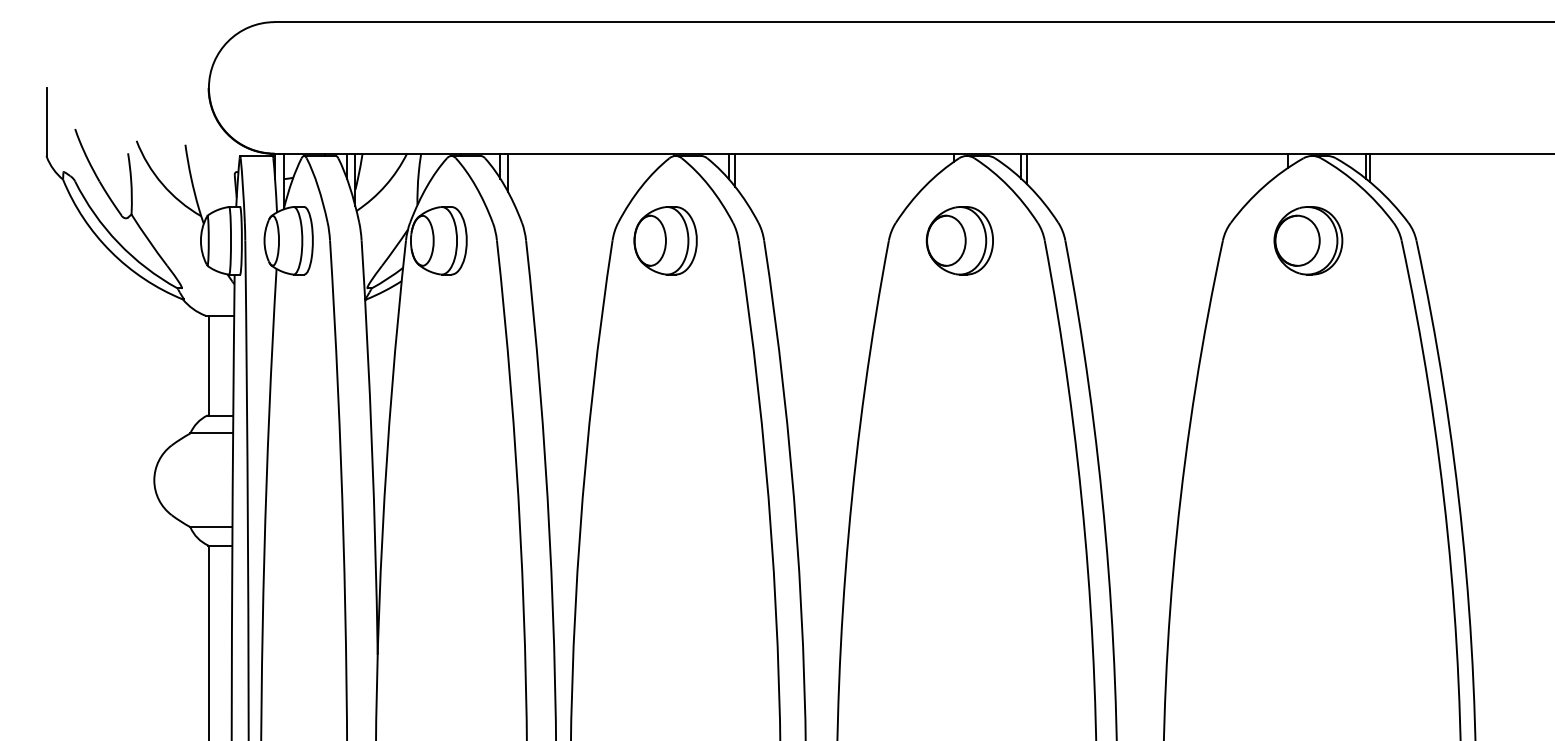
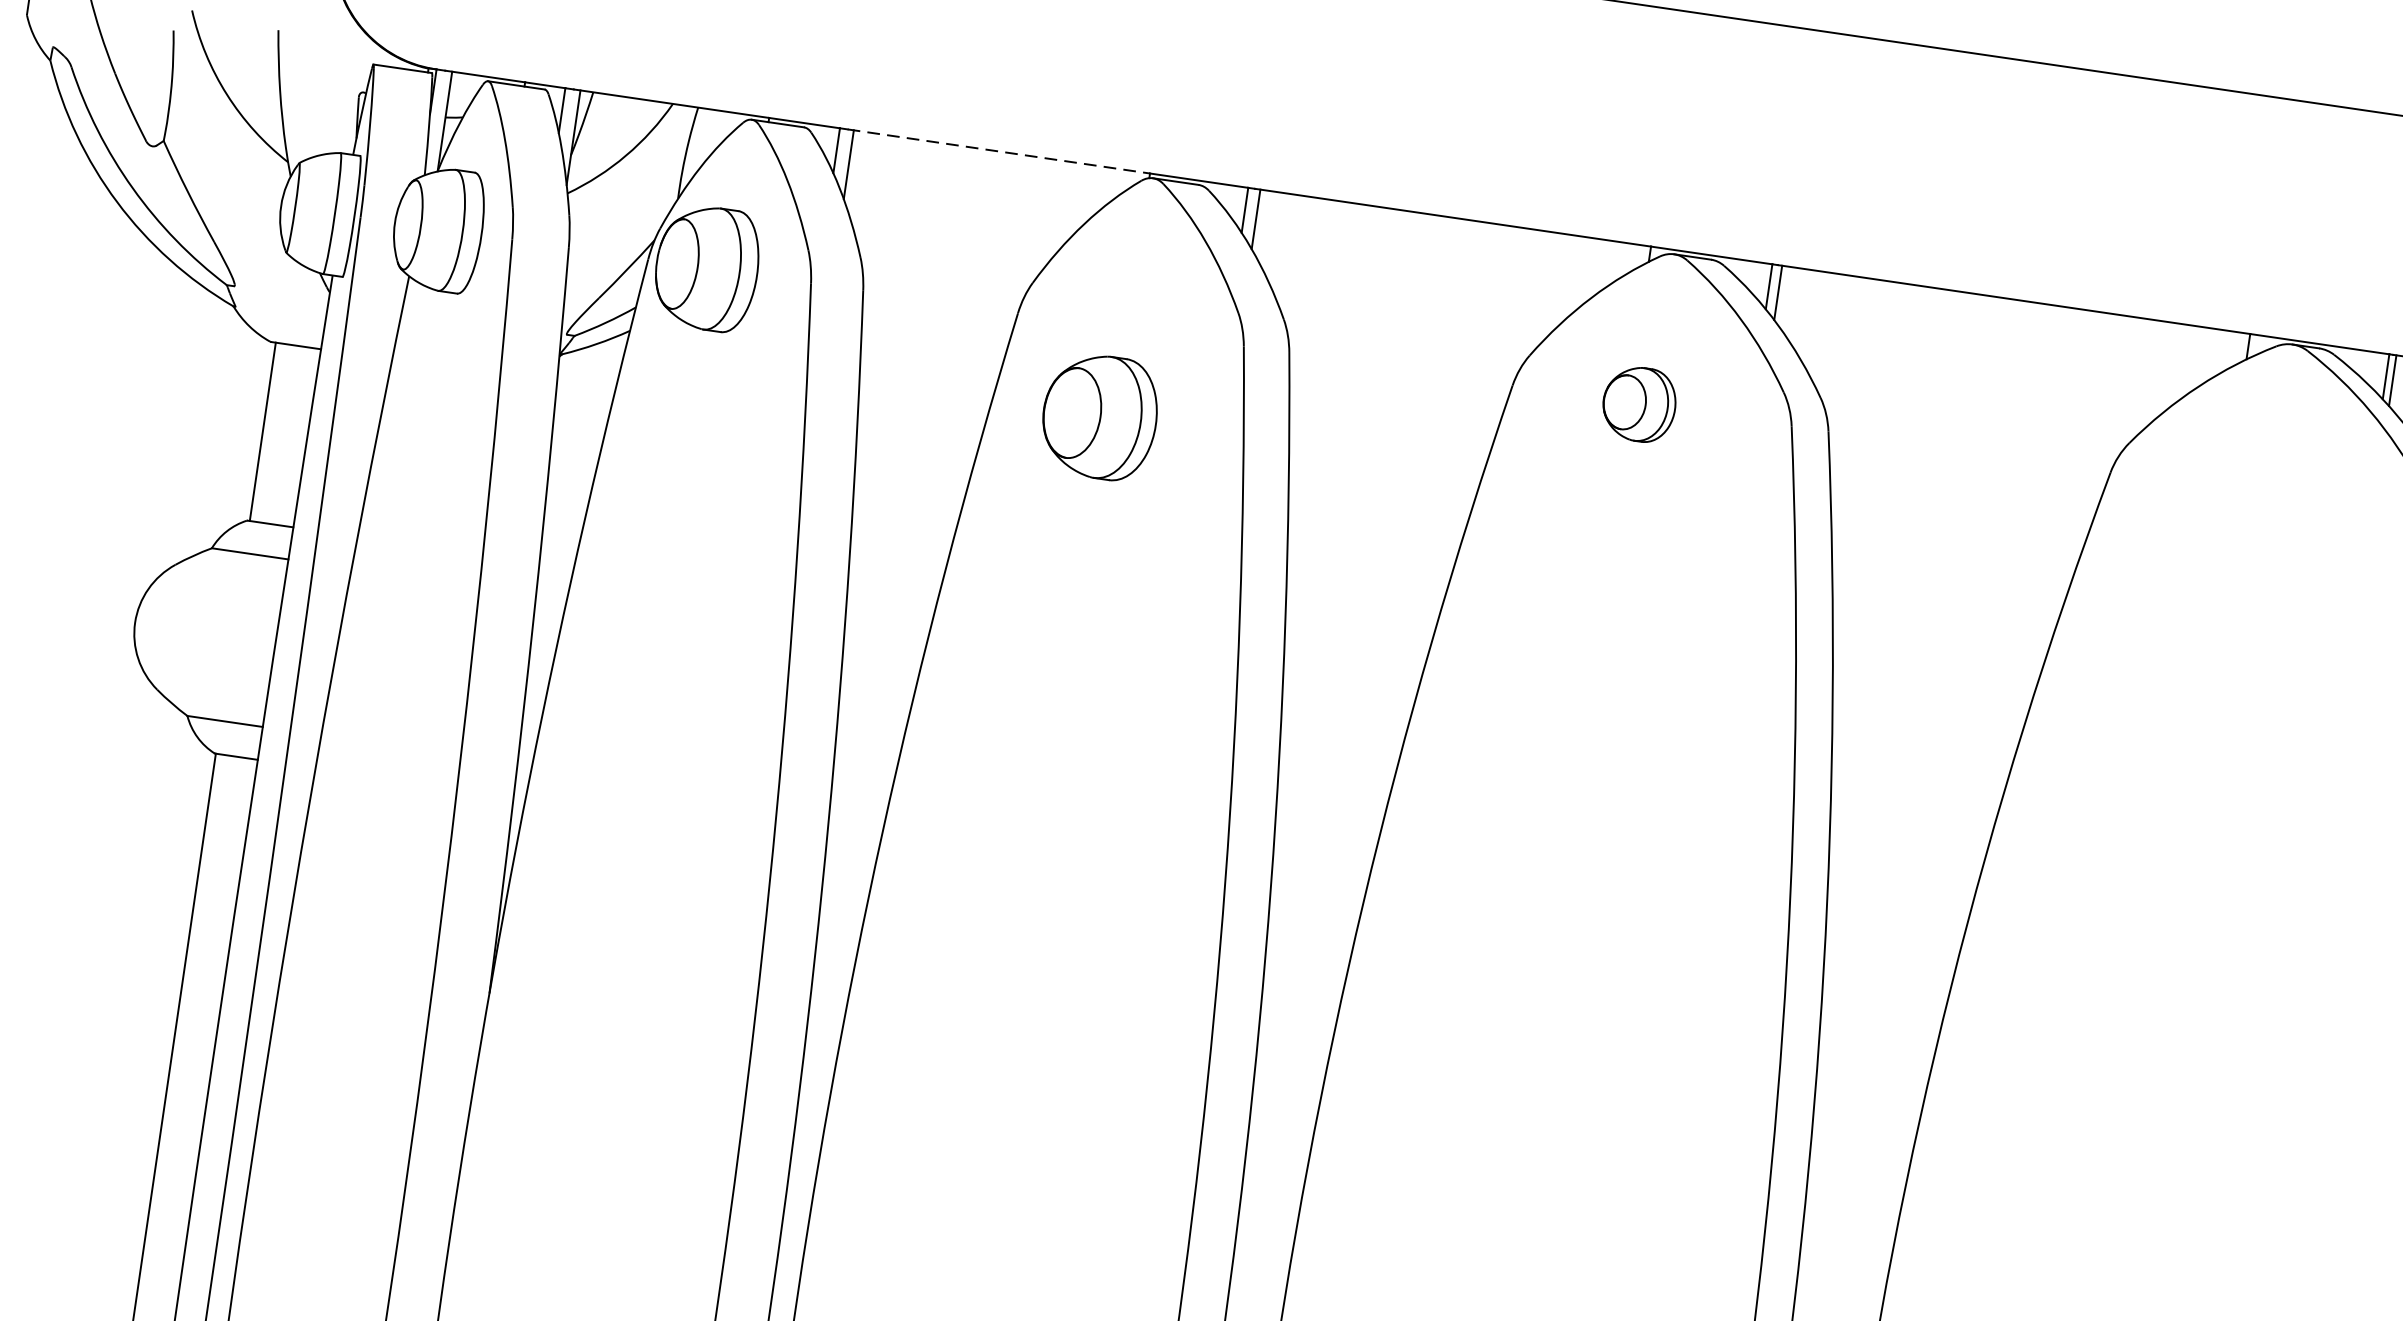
line: (589, 153) -> (999, 151), solid -> dashed
part: (665, 240) -> (1099, 416), moved
part: (959, 240) -> (1639, 403), size x0.6
part: (1308, 240) -> (2263, 494), removed

